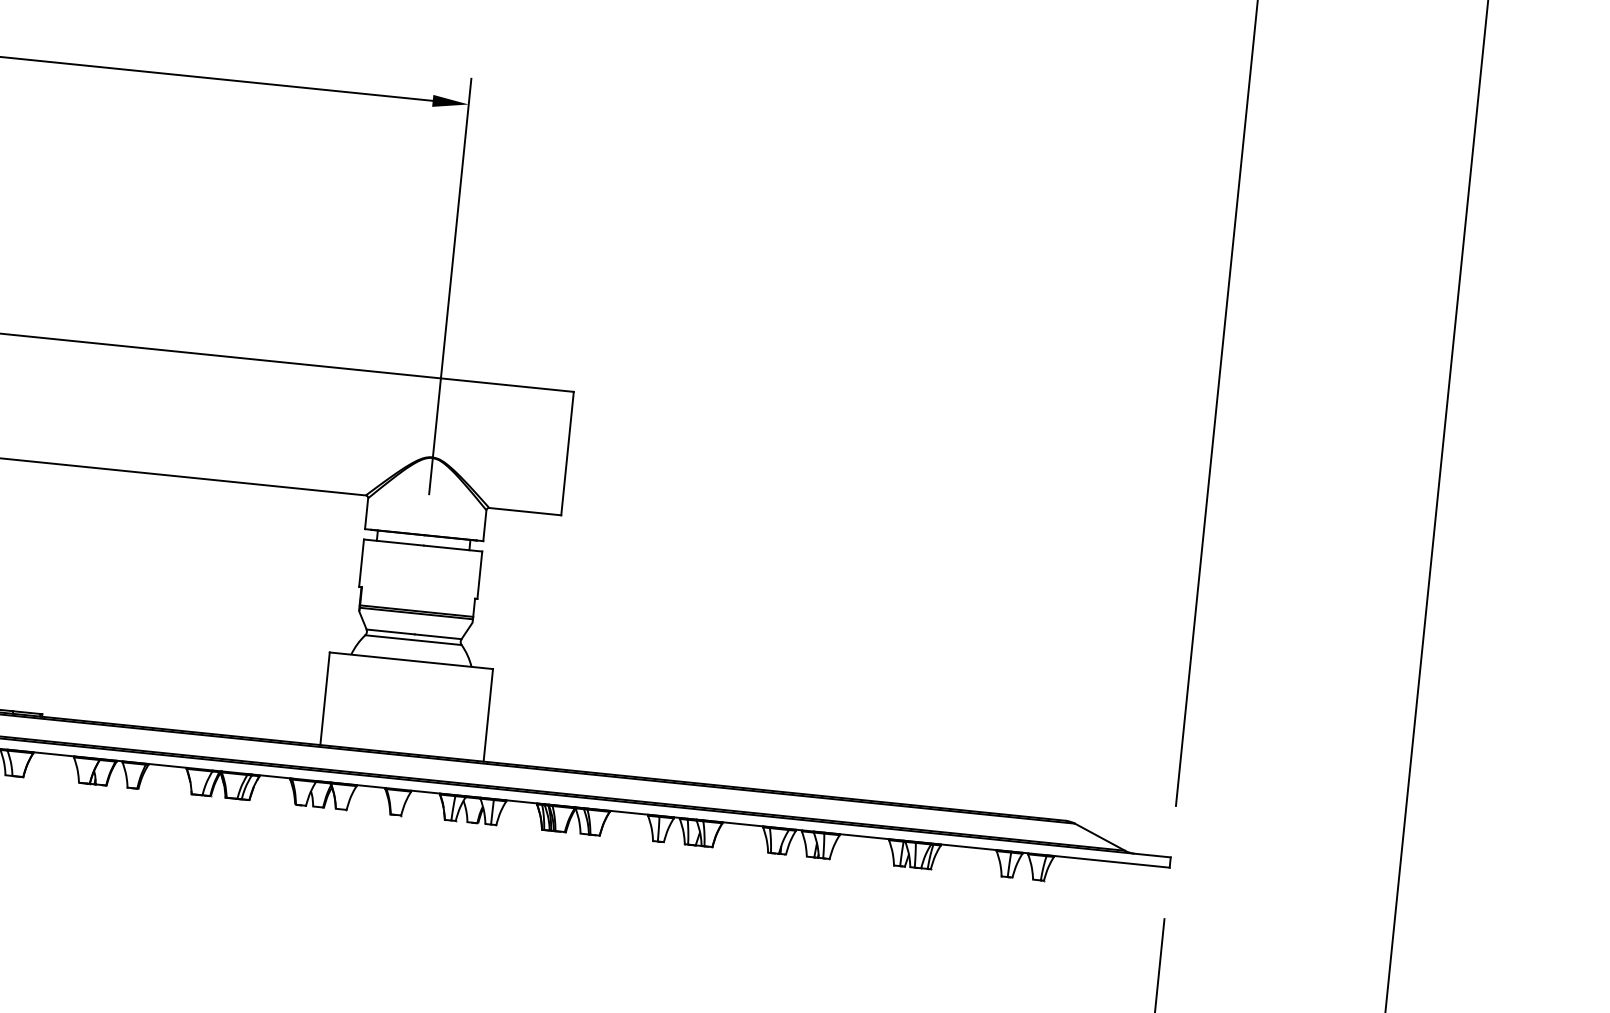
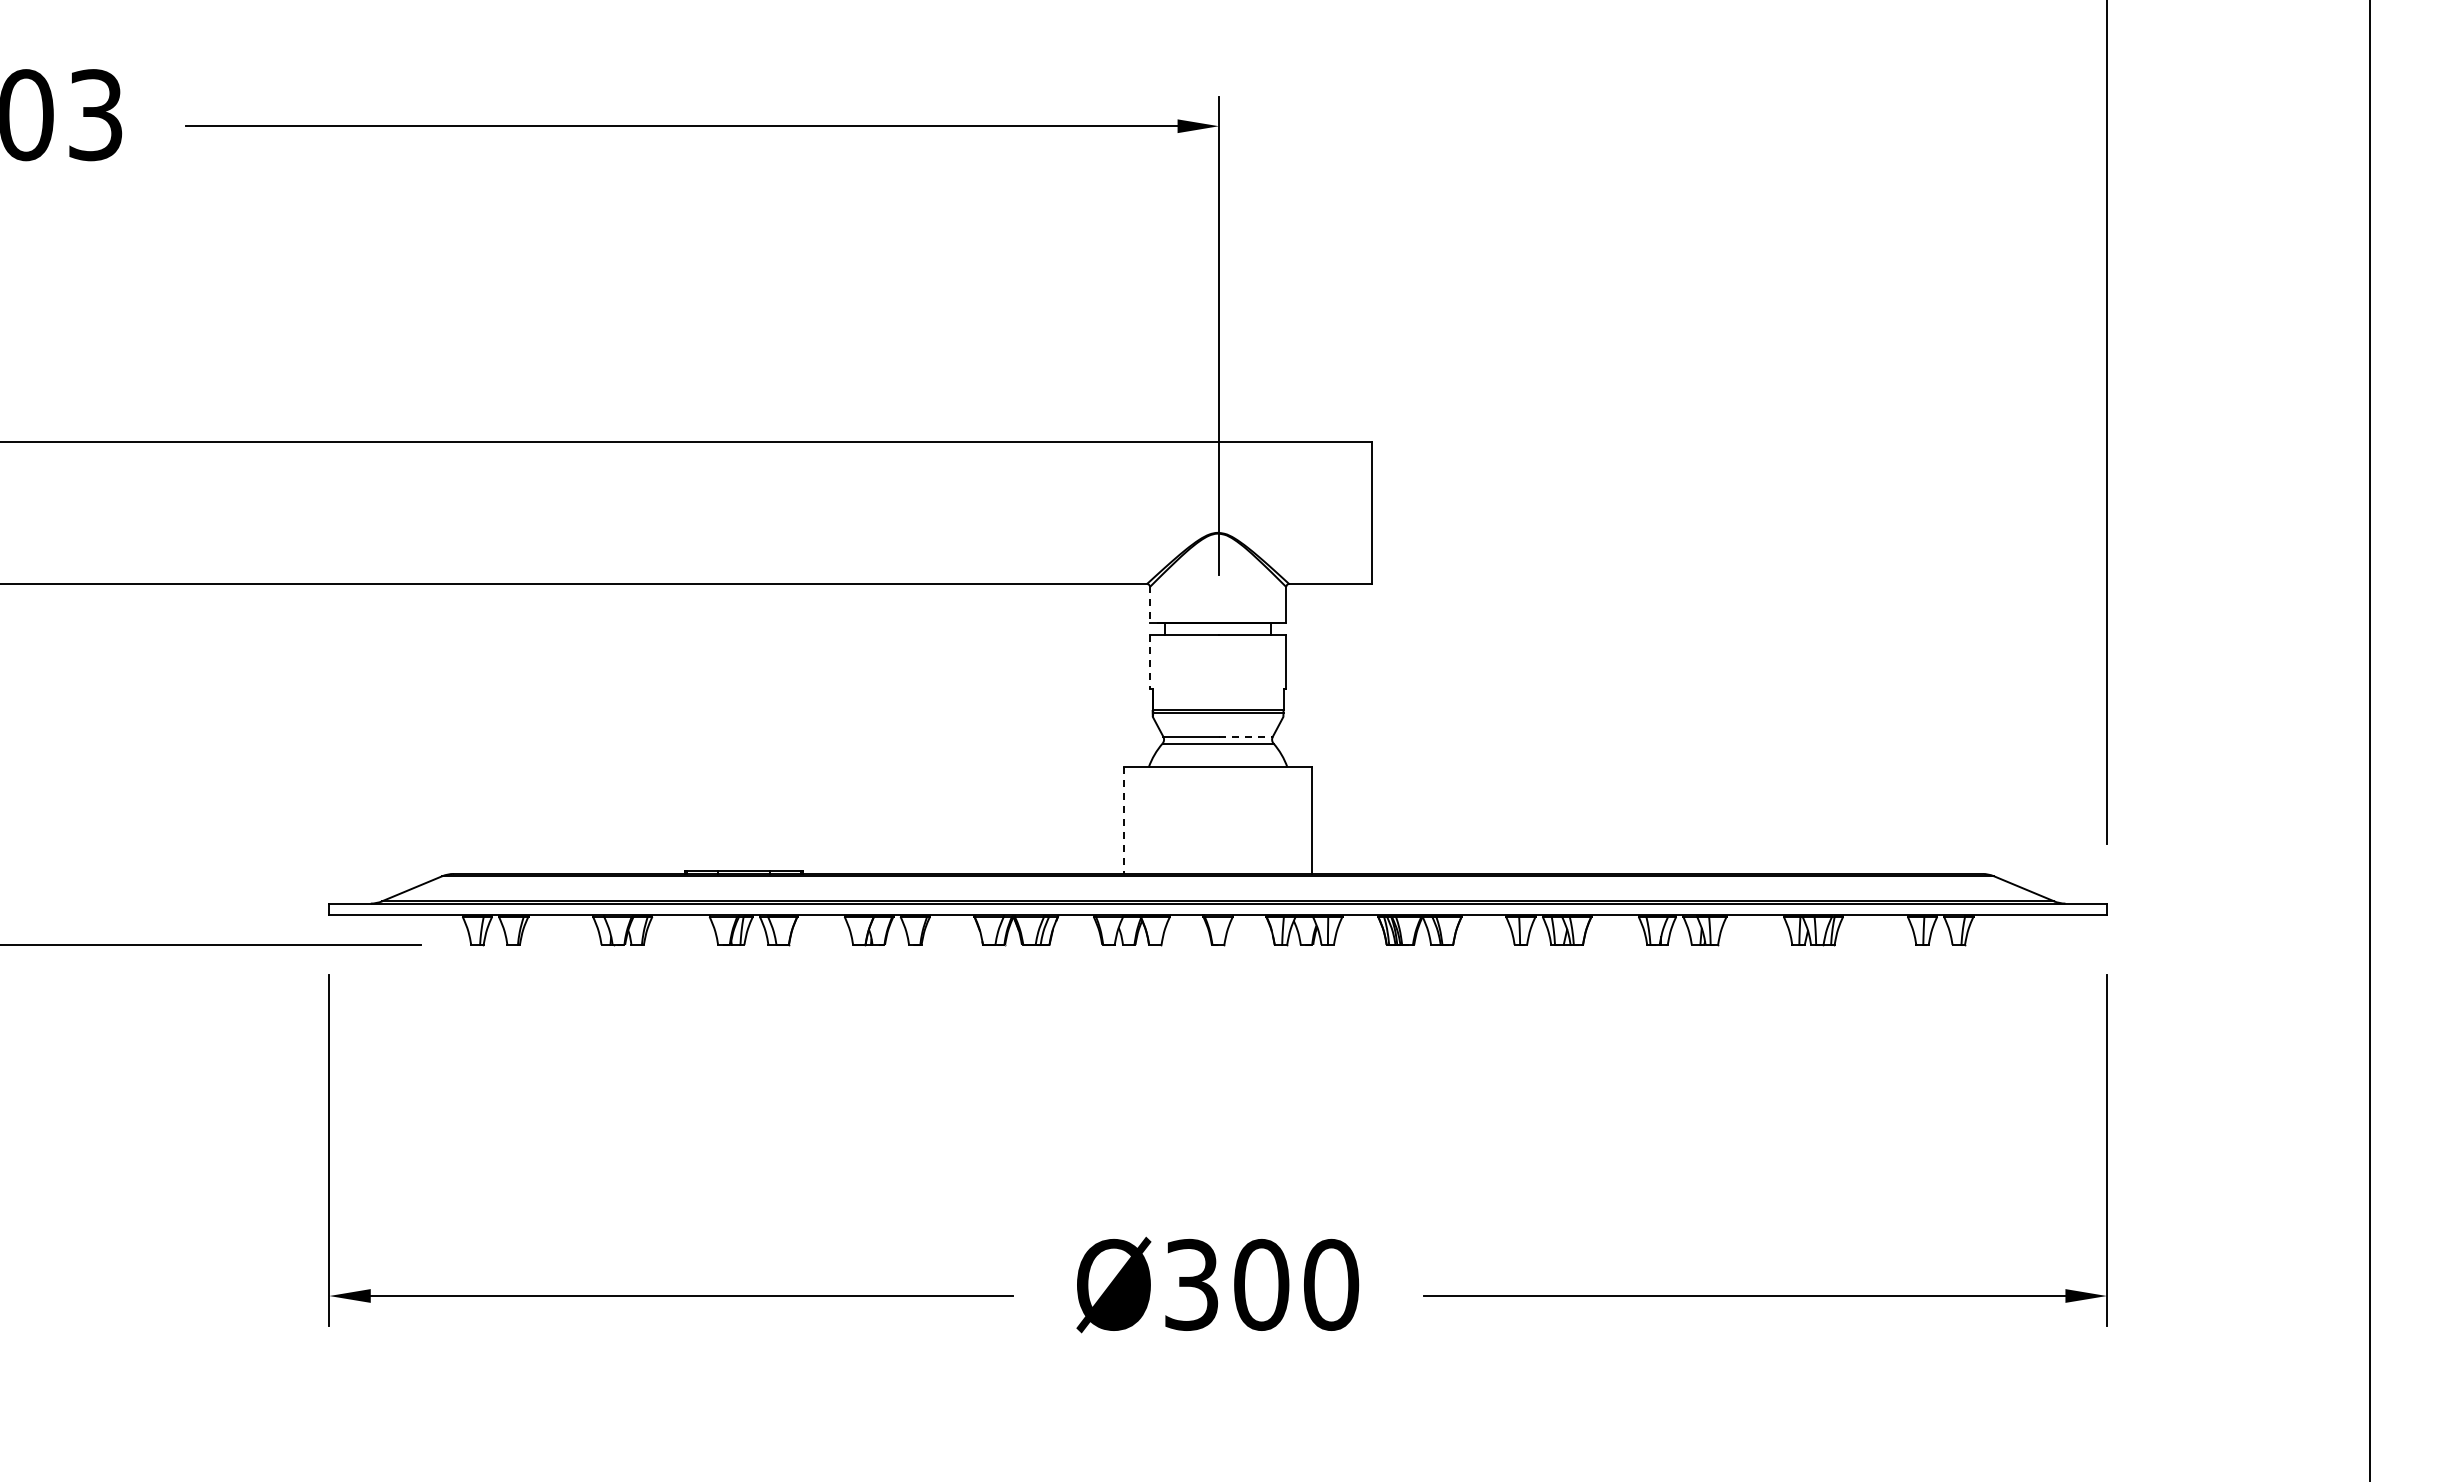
line: (366, 513) -> (1149, 604), solid -> dashed
line: (361, 563) -> (1149, 662), solid -> dashed
line: (437, 636) -> (1245, 736), solid -> dashed
line: (325, 699) -> (1124, 821), solid -> dashed

